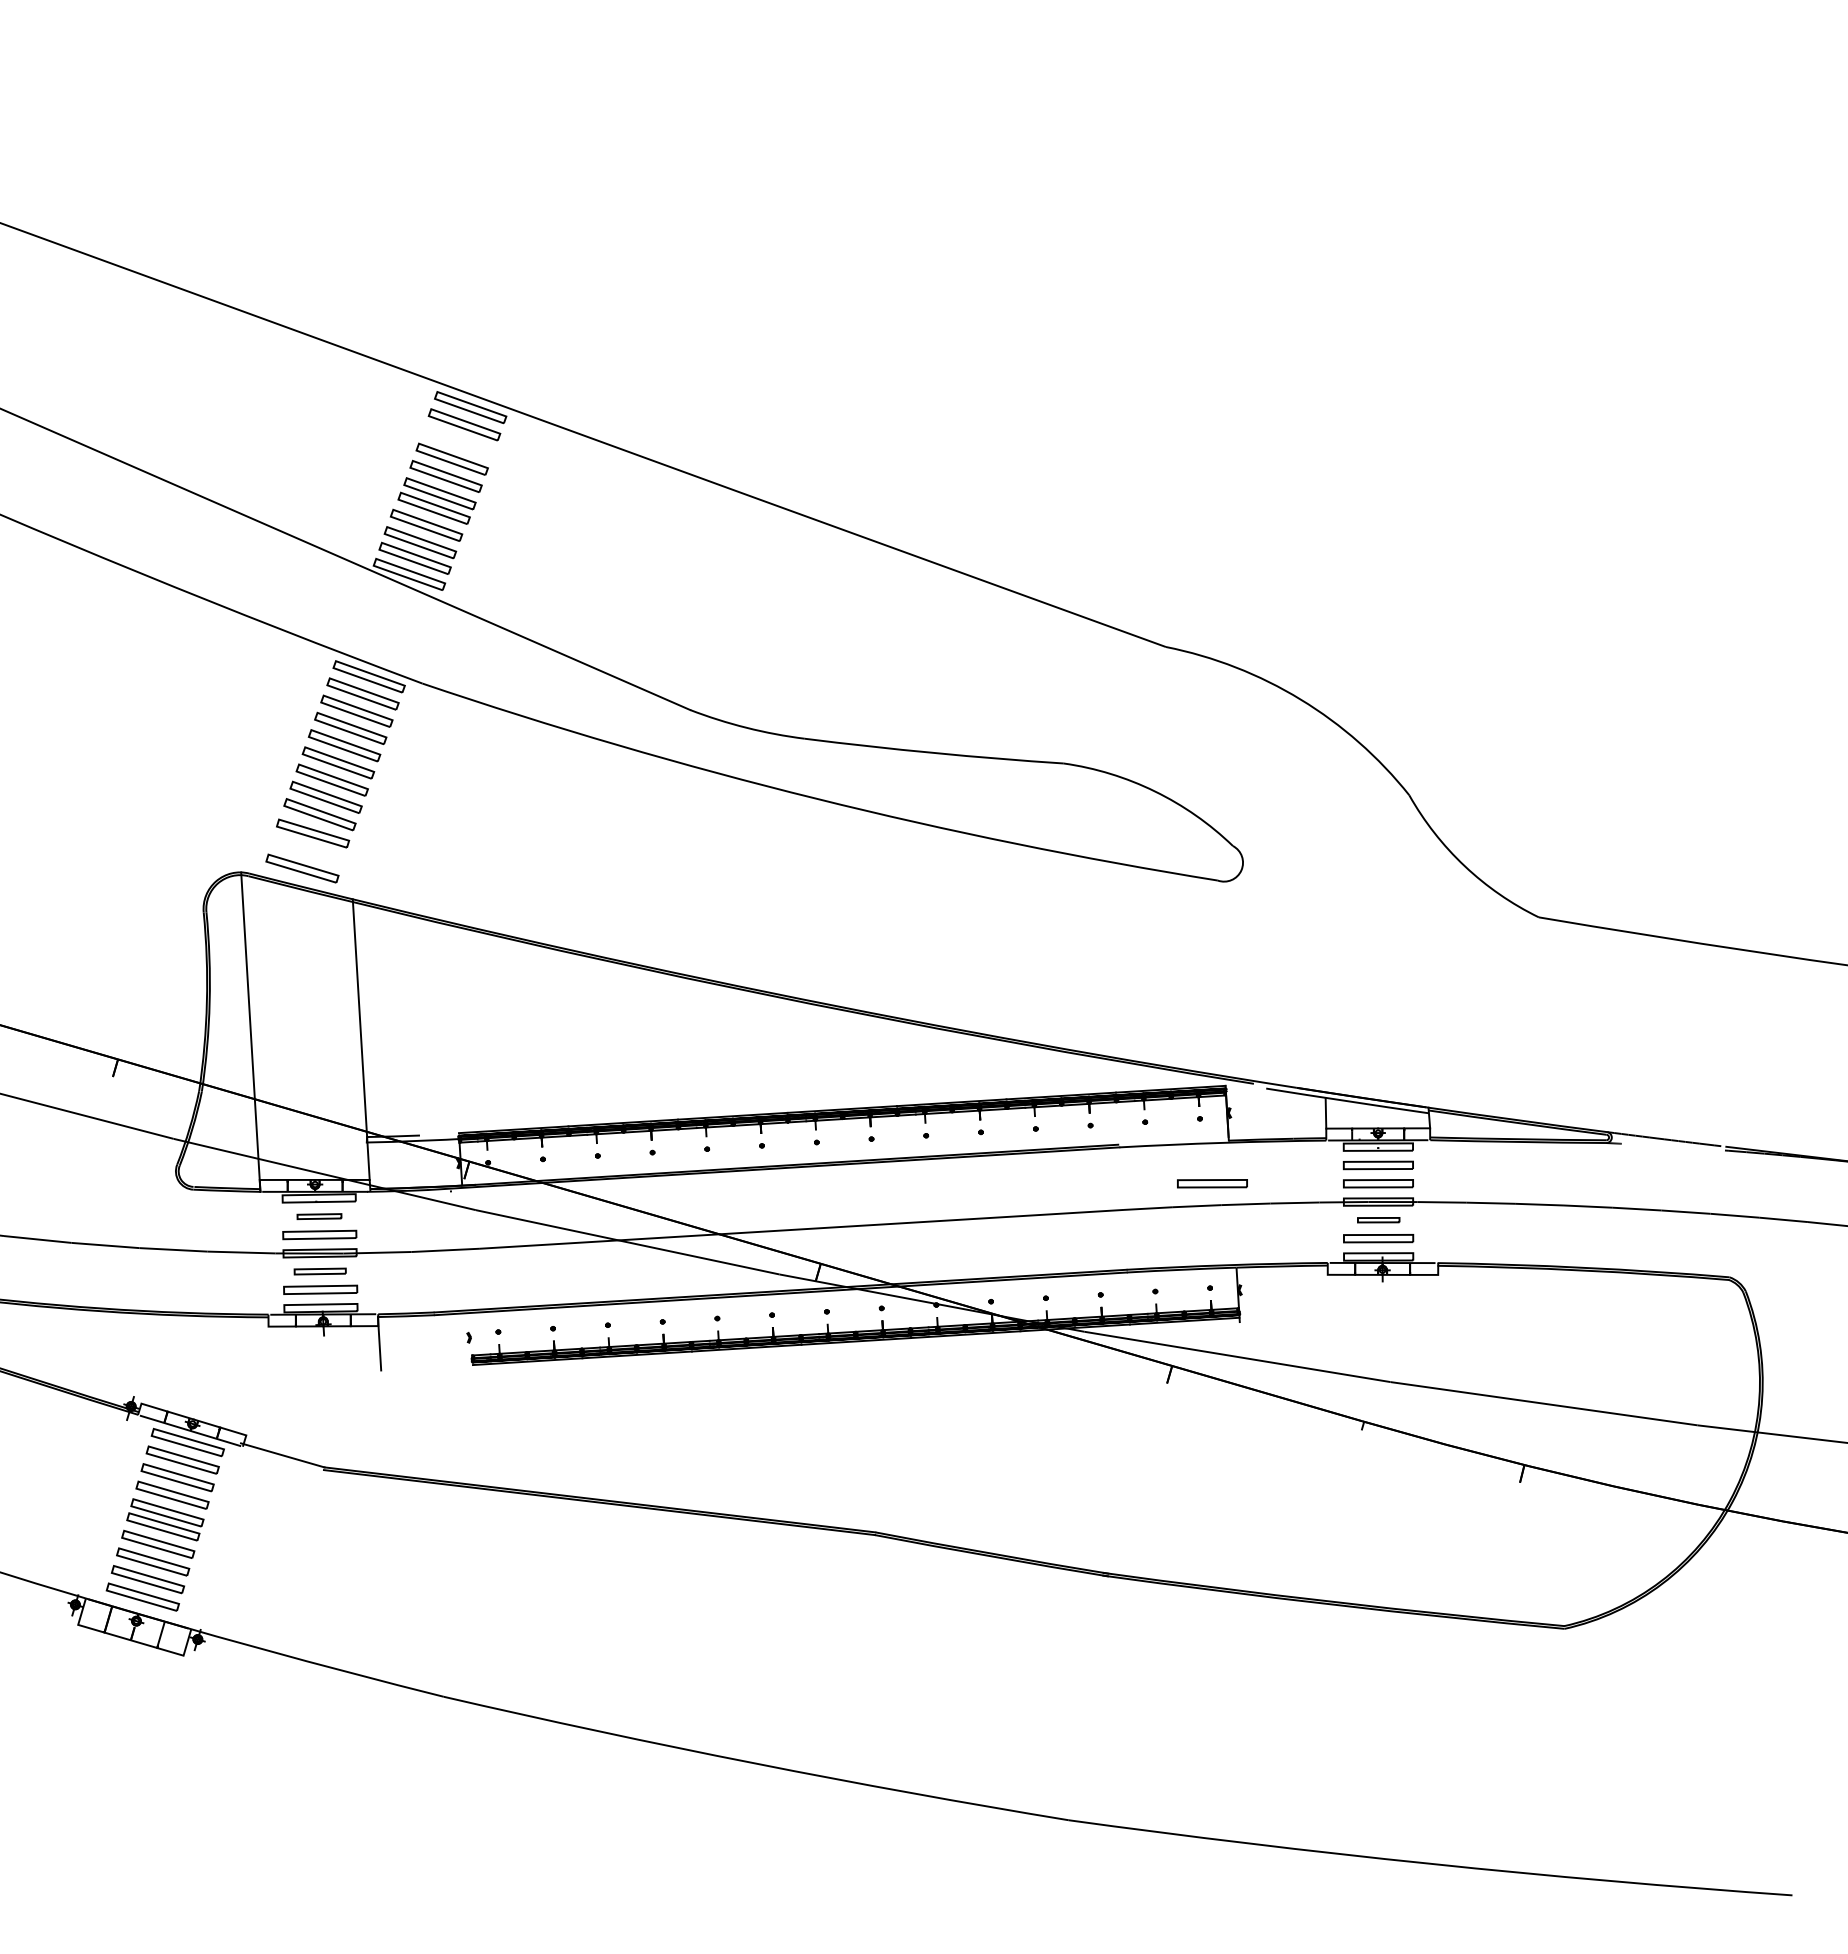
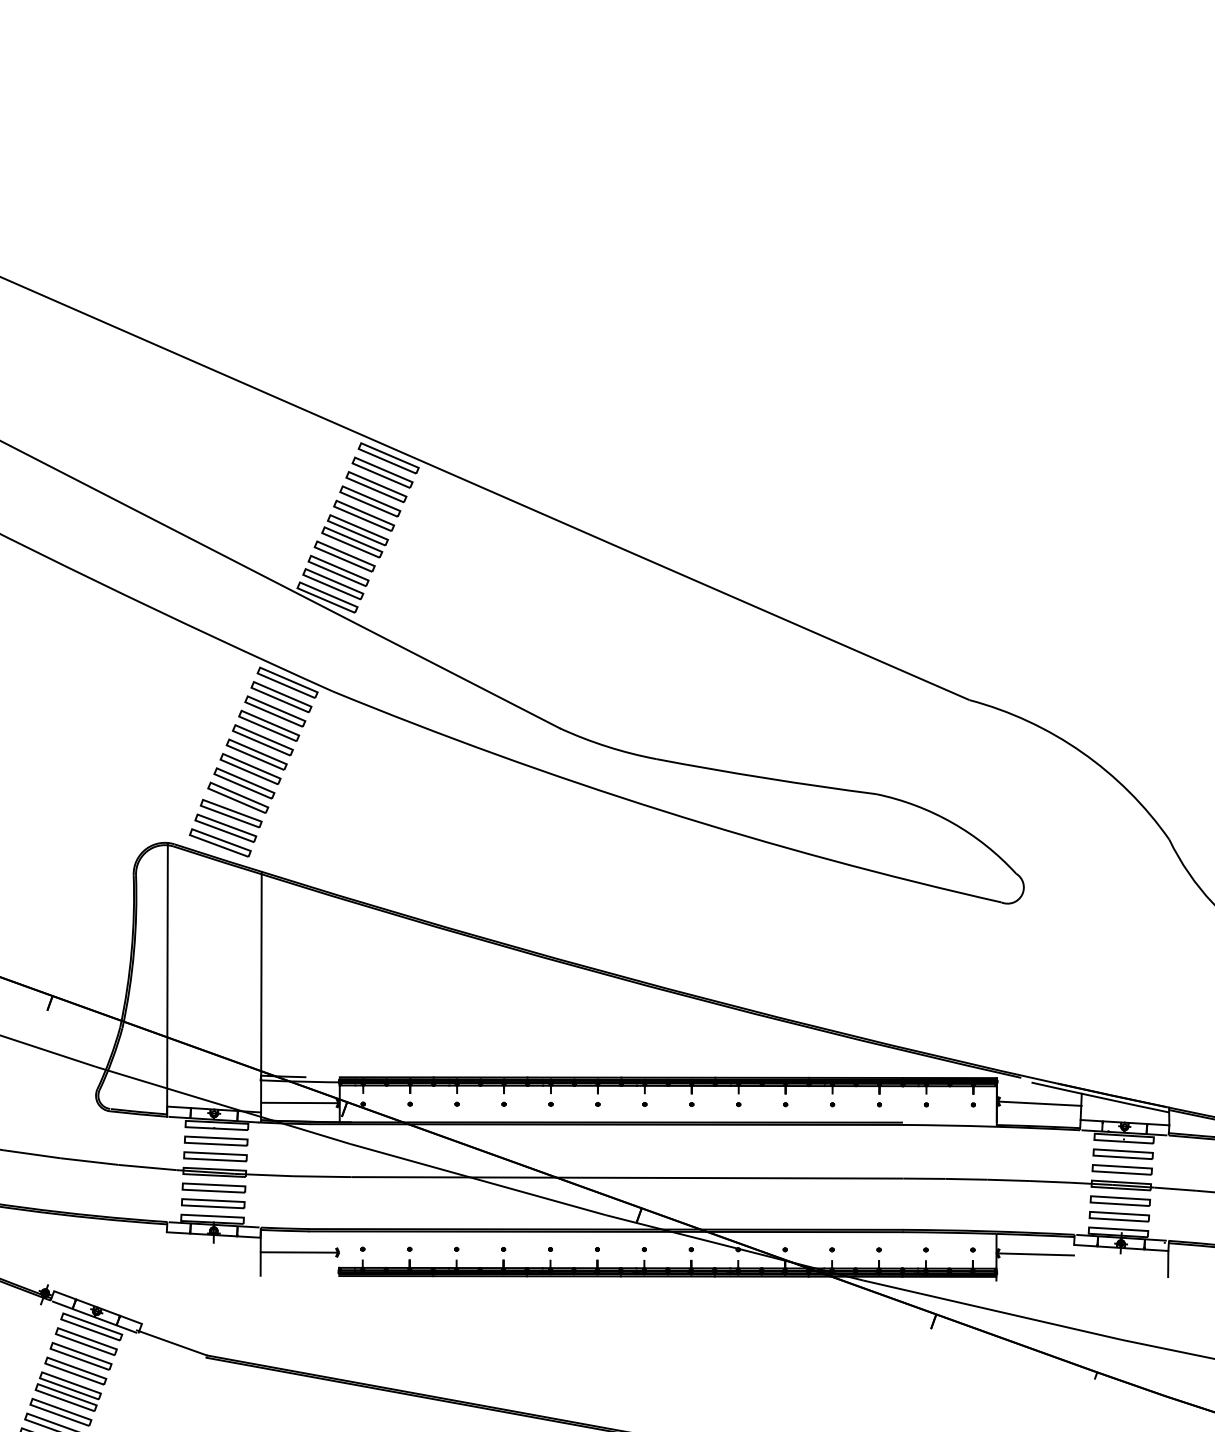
part: (458, 441) -> (376, 486), added
part: (307, 850) -> (225, 827), added
line: (1277, 1112) -> (1039, 1103), added
line: (414, 1165) -> (300, 1102), added
part: (1212, 1183) -> (980, 1160), removed
part: (319, 1216) -> (216, 1140), size x1.67
part: (1378, 1219) -> (1120, 1200), size x1.67
part: (319, 1271) -> (213, 1187), size x1.43
line: (1283, 1288) -> (1035, 1254), added
line: (1438, 1289) -> (1167, 1263), added
line: (424, 1340) -> (299, 1252), added

